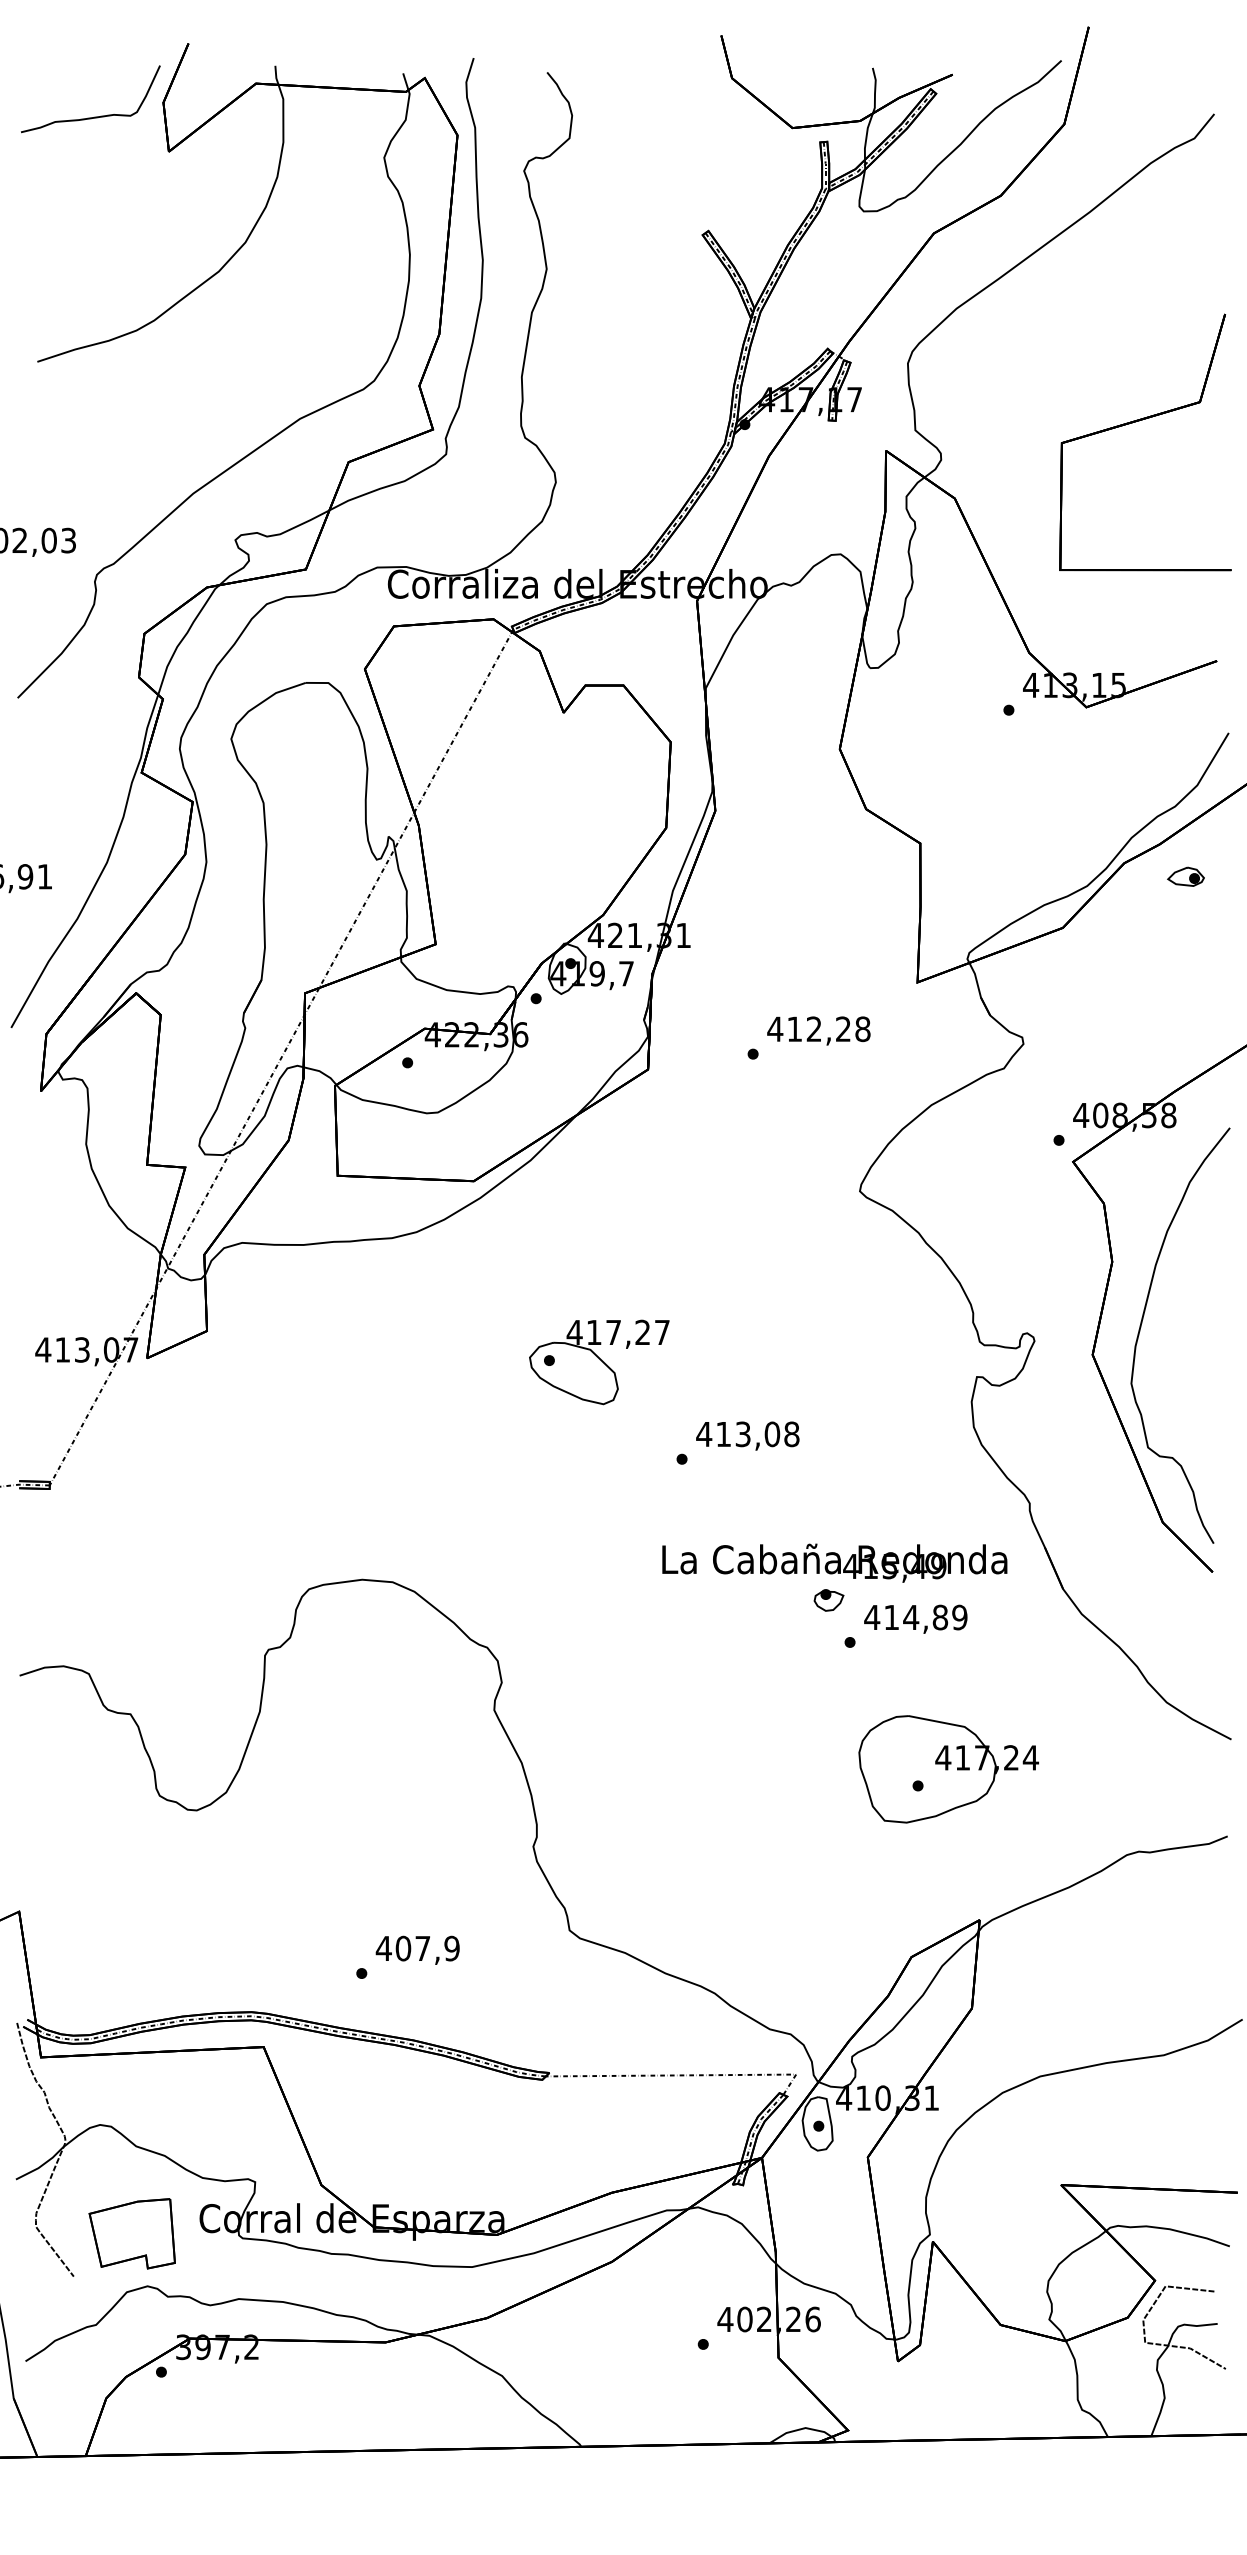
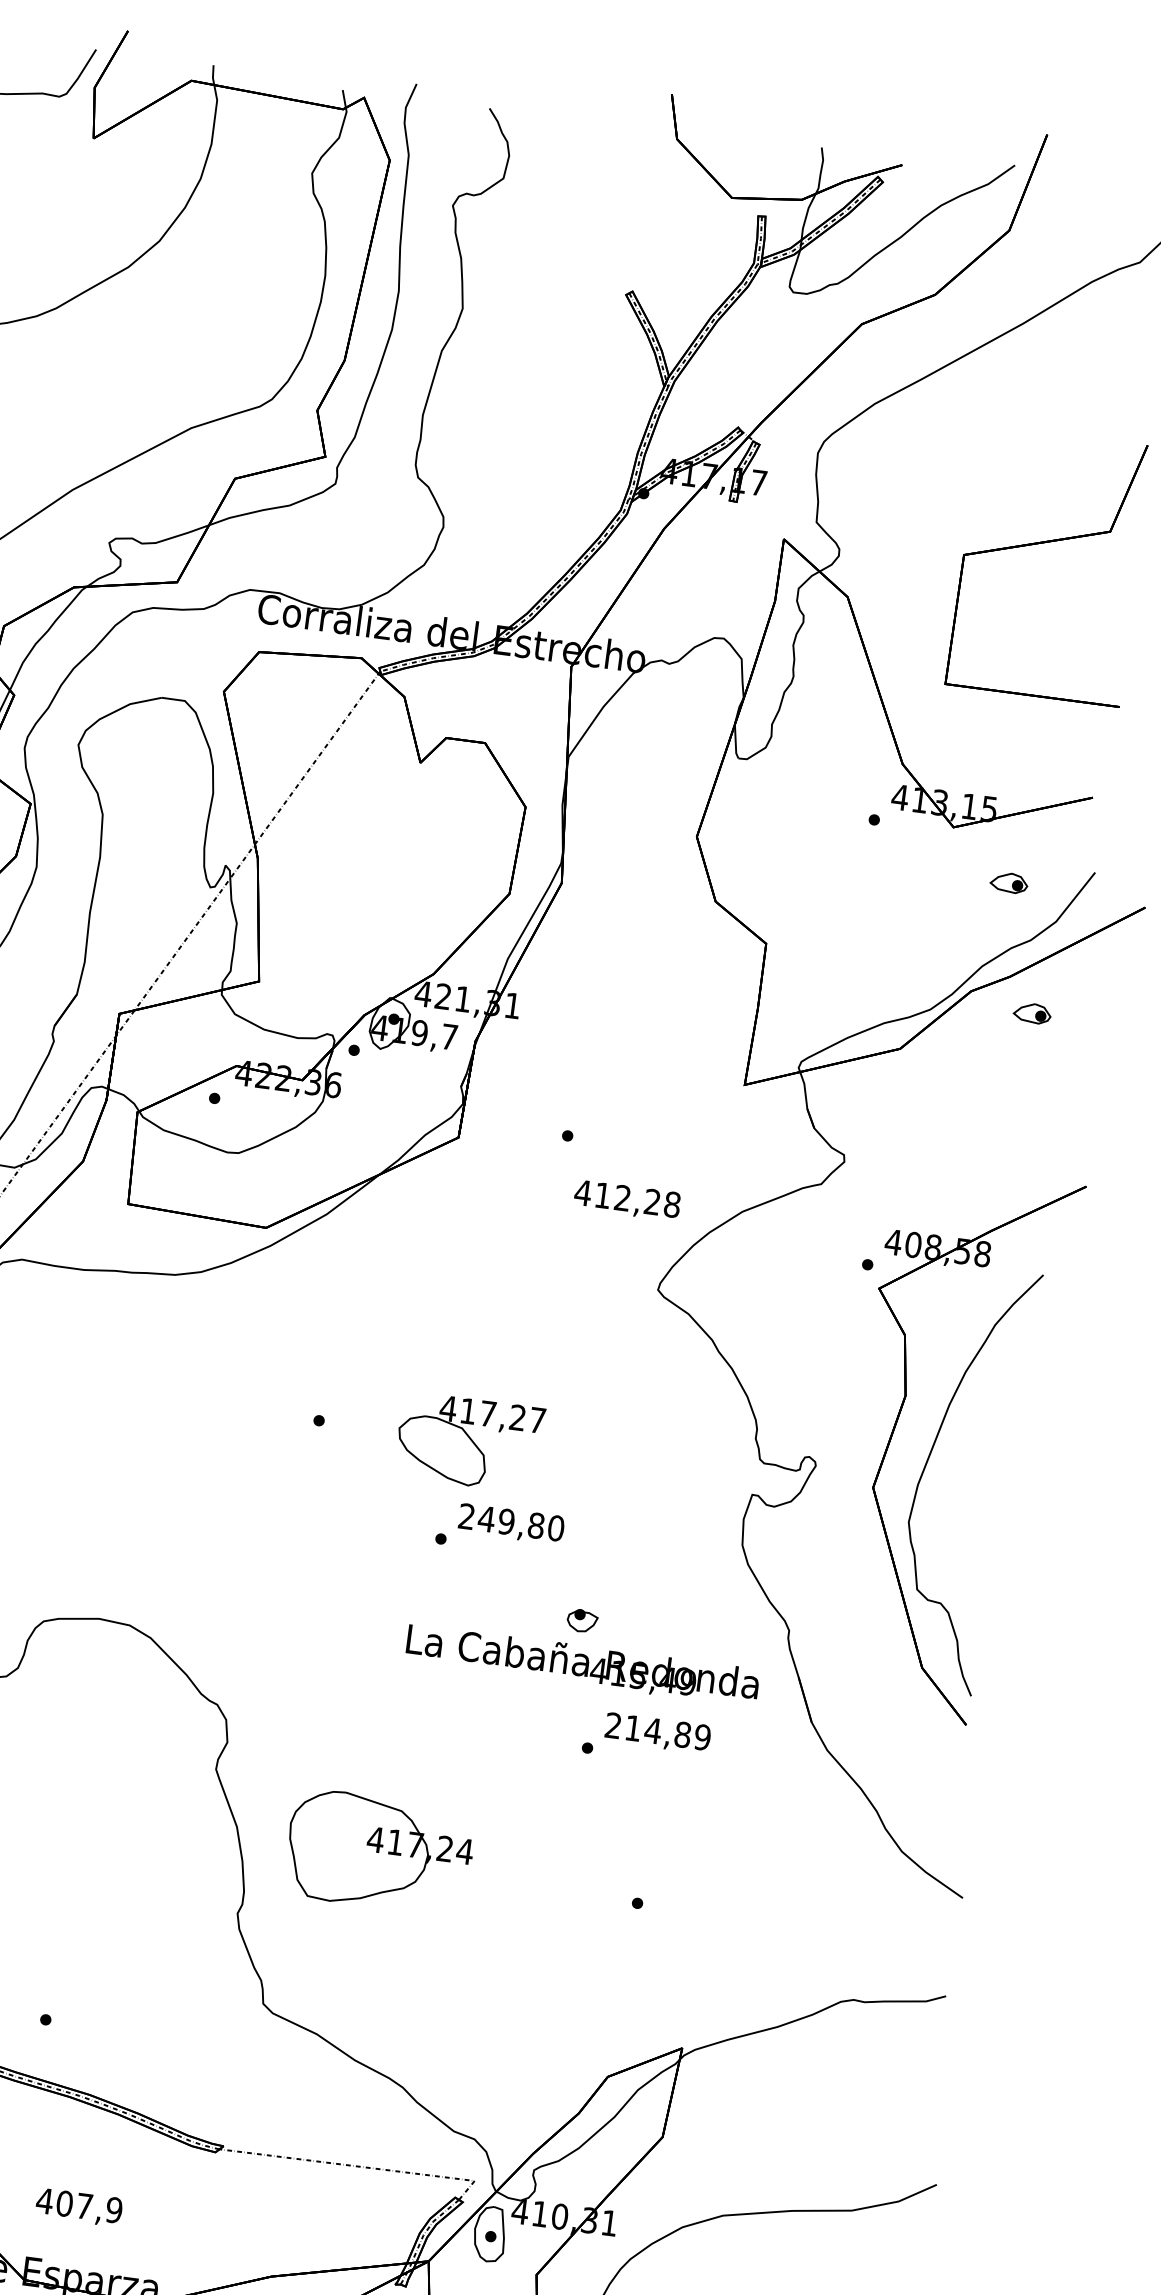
part: (1146, 753) -> (1008, 882), added
text: (818, 1030) -> (626, 1200), moved
part: (599, 1362) -> (469, 1442), moved
text: (747, 1434) -> (510, 1522), 413,08 -> 249,80
part: (828, 1600) -> (581, 1621), moved
text: (872, 1616) -> (613, 1724), 414,89 -> 214,89
part: (948, 1769) -> (379, 1852), moved
text: (417, 1949) -> (78, 2206), moved

